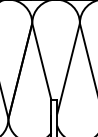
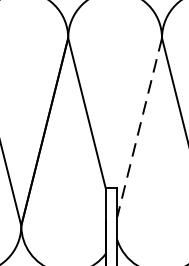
line: (68, 68) -> (139, 126), solid -> dashed

